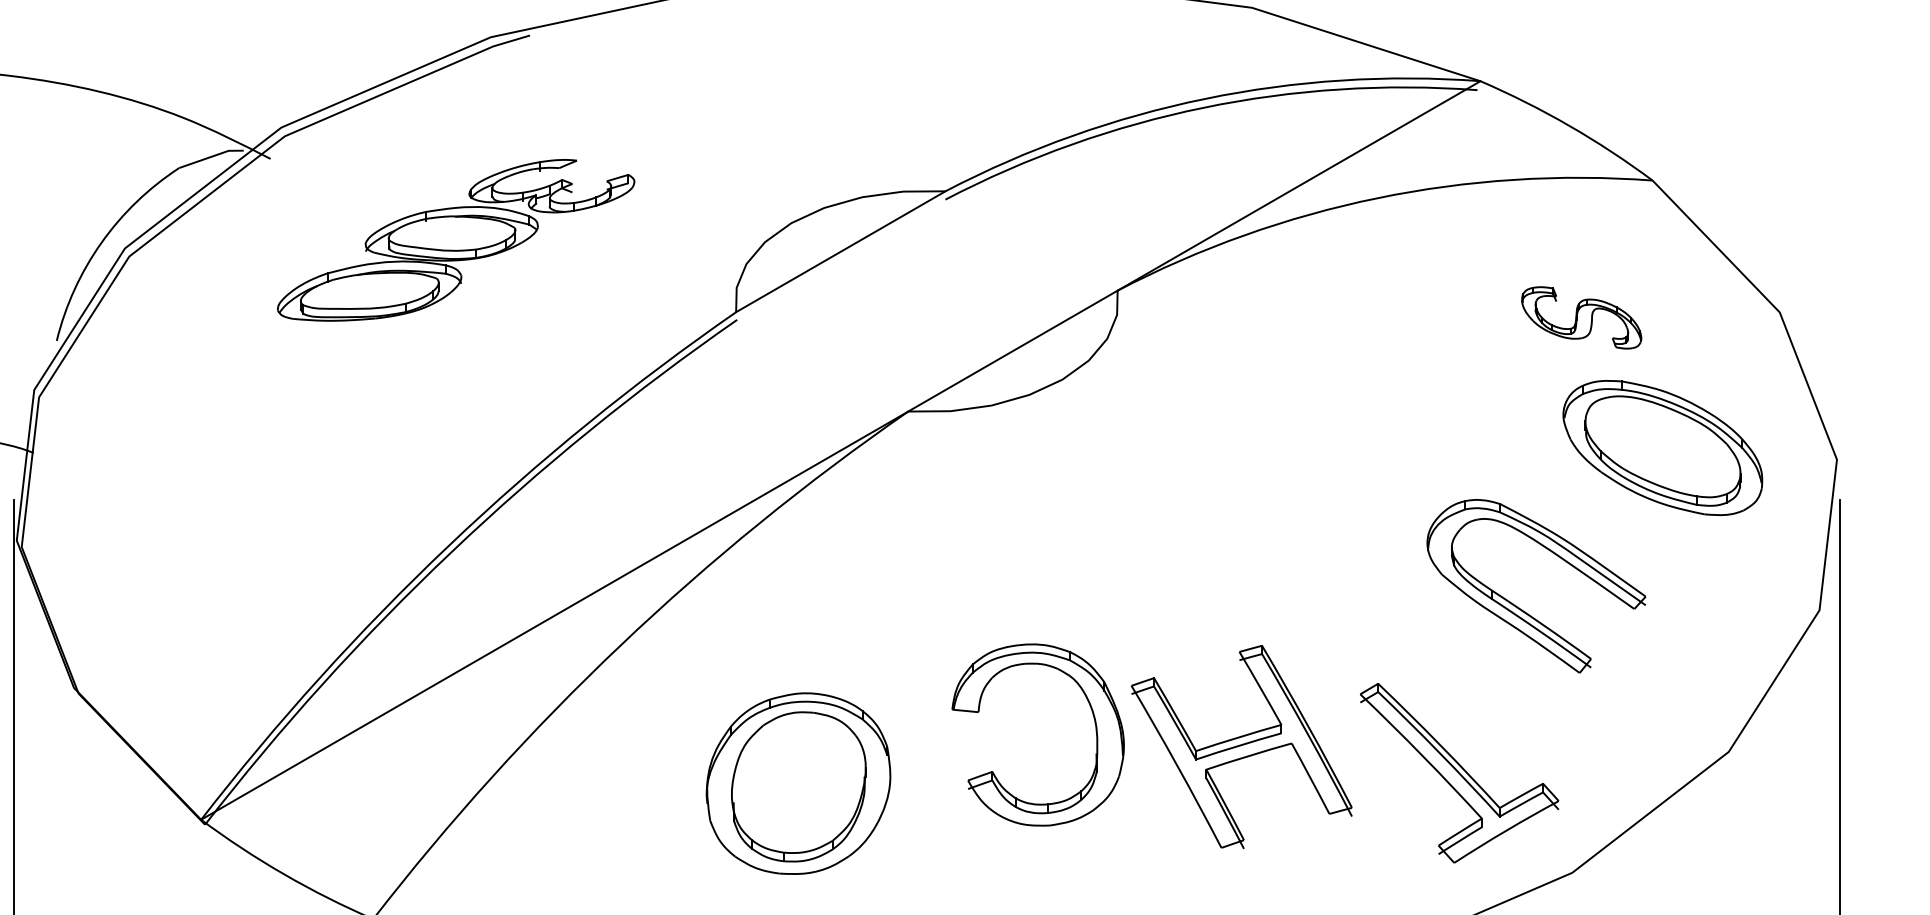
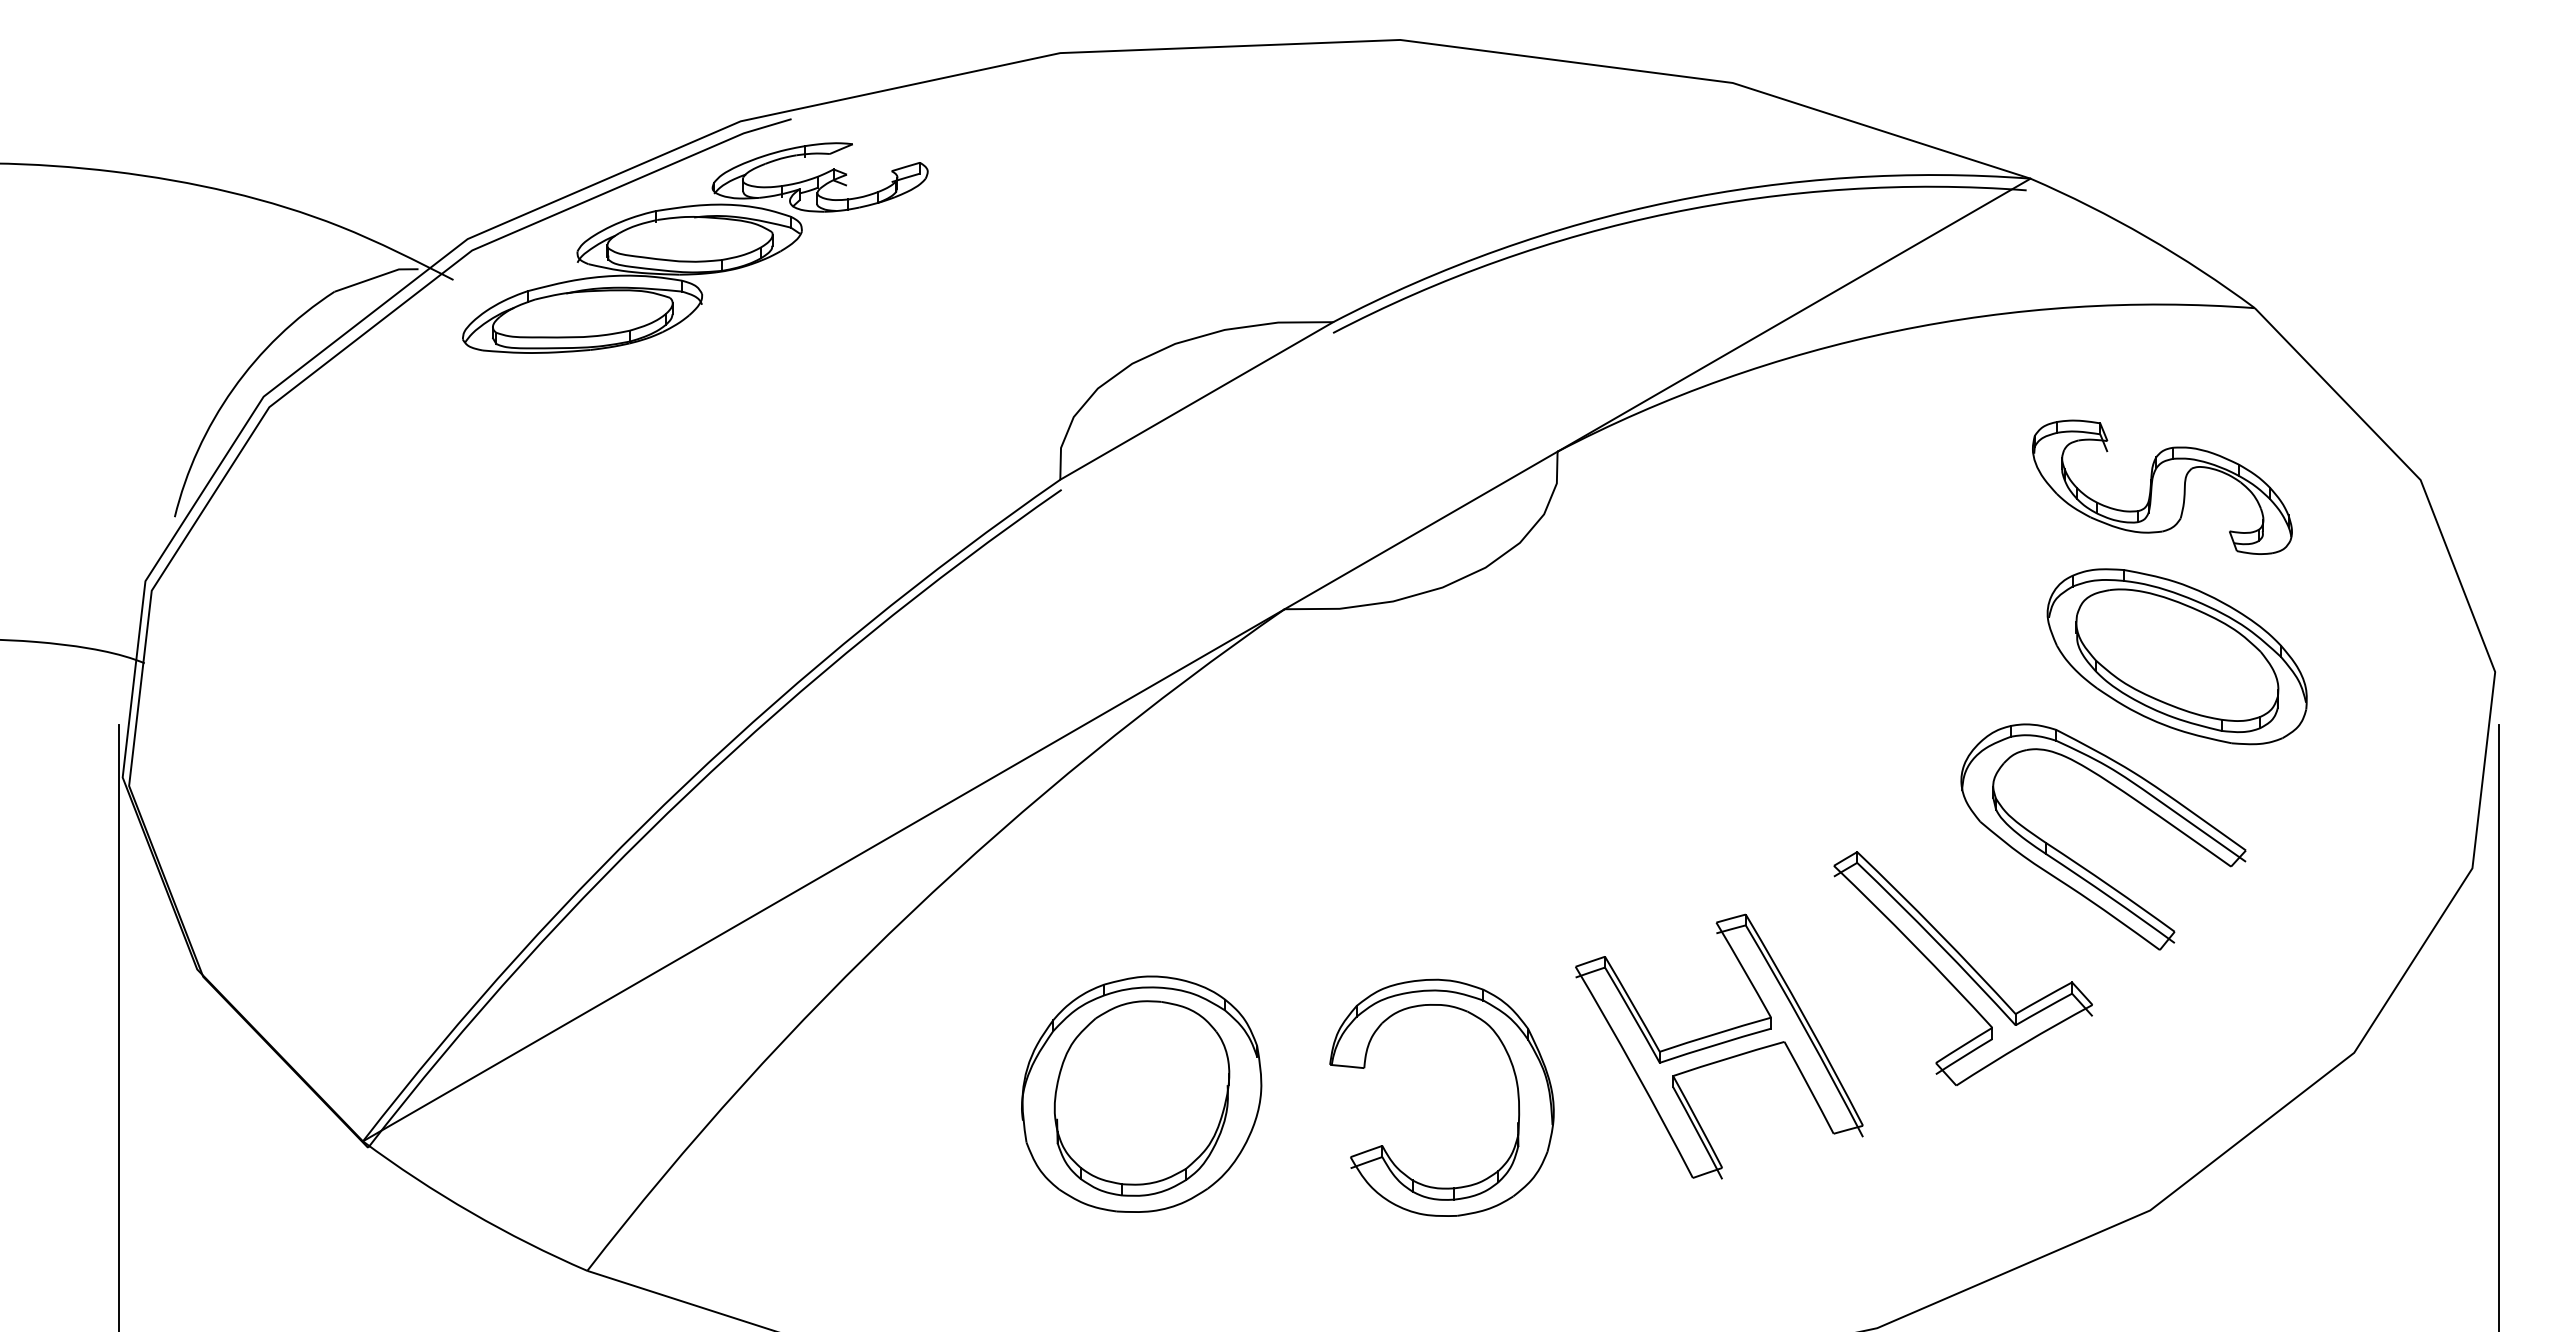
part: (456, 239) -> (695, 247), moved
part: (1581, 317) -> (2162, 486), size x1.67
part: (1662, 447) -> (2176, 656), moved
part: (993, 771) -> (1383, 1145), moved
part: (1458, 773) -> (1962, 968), moved

